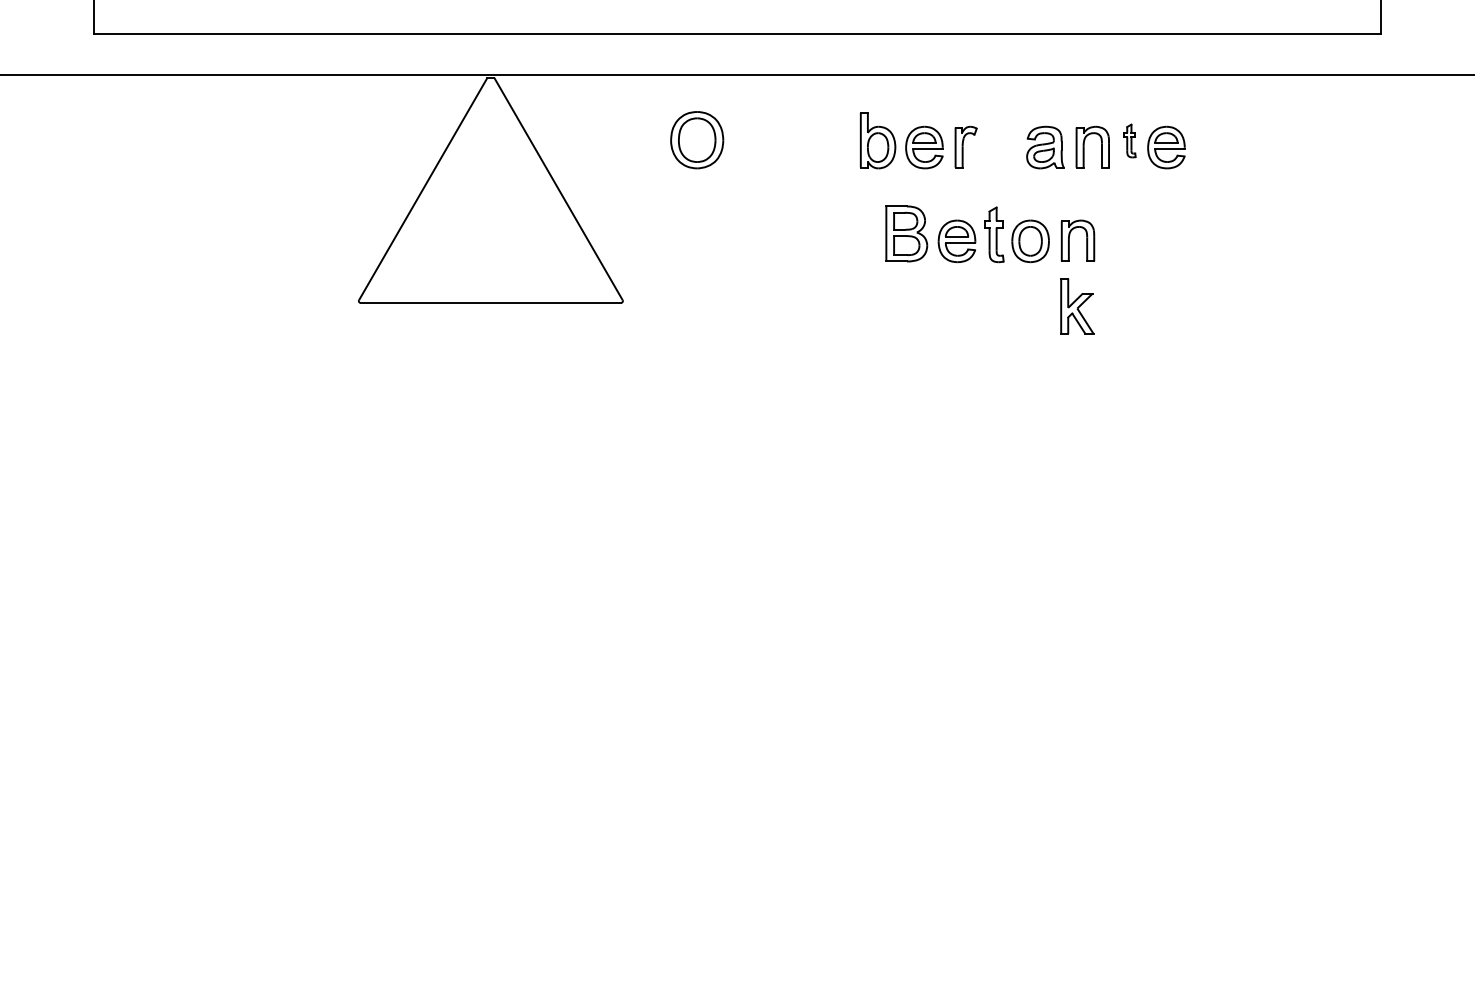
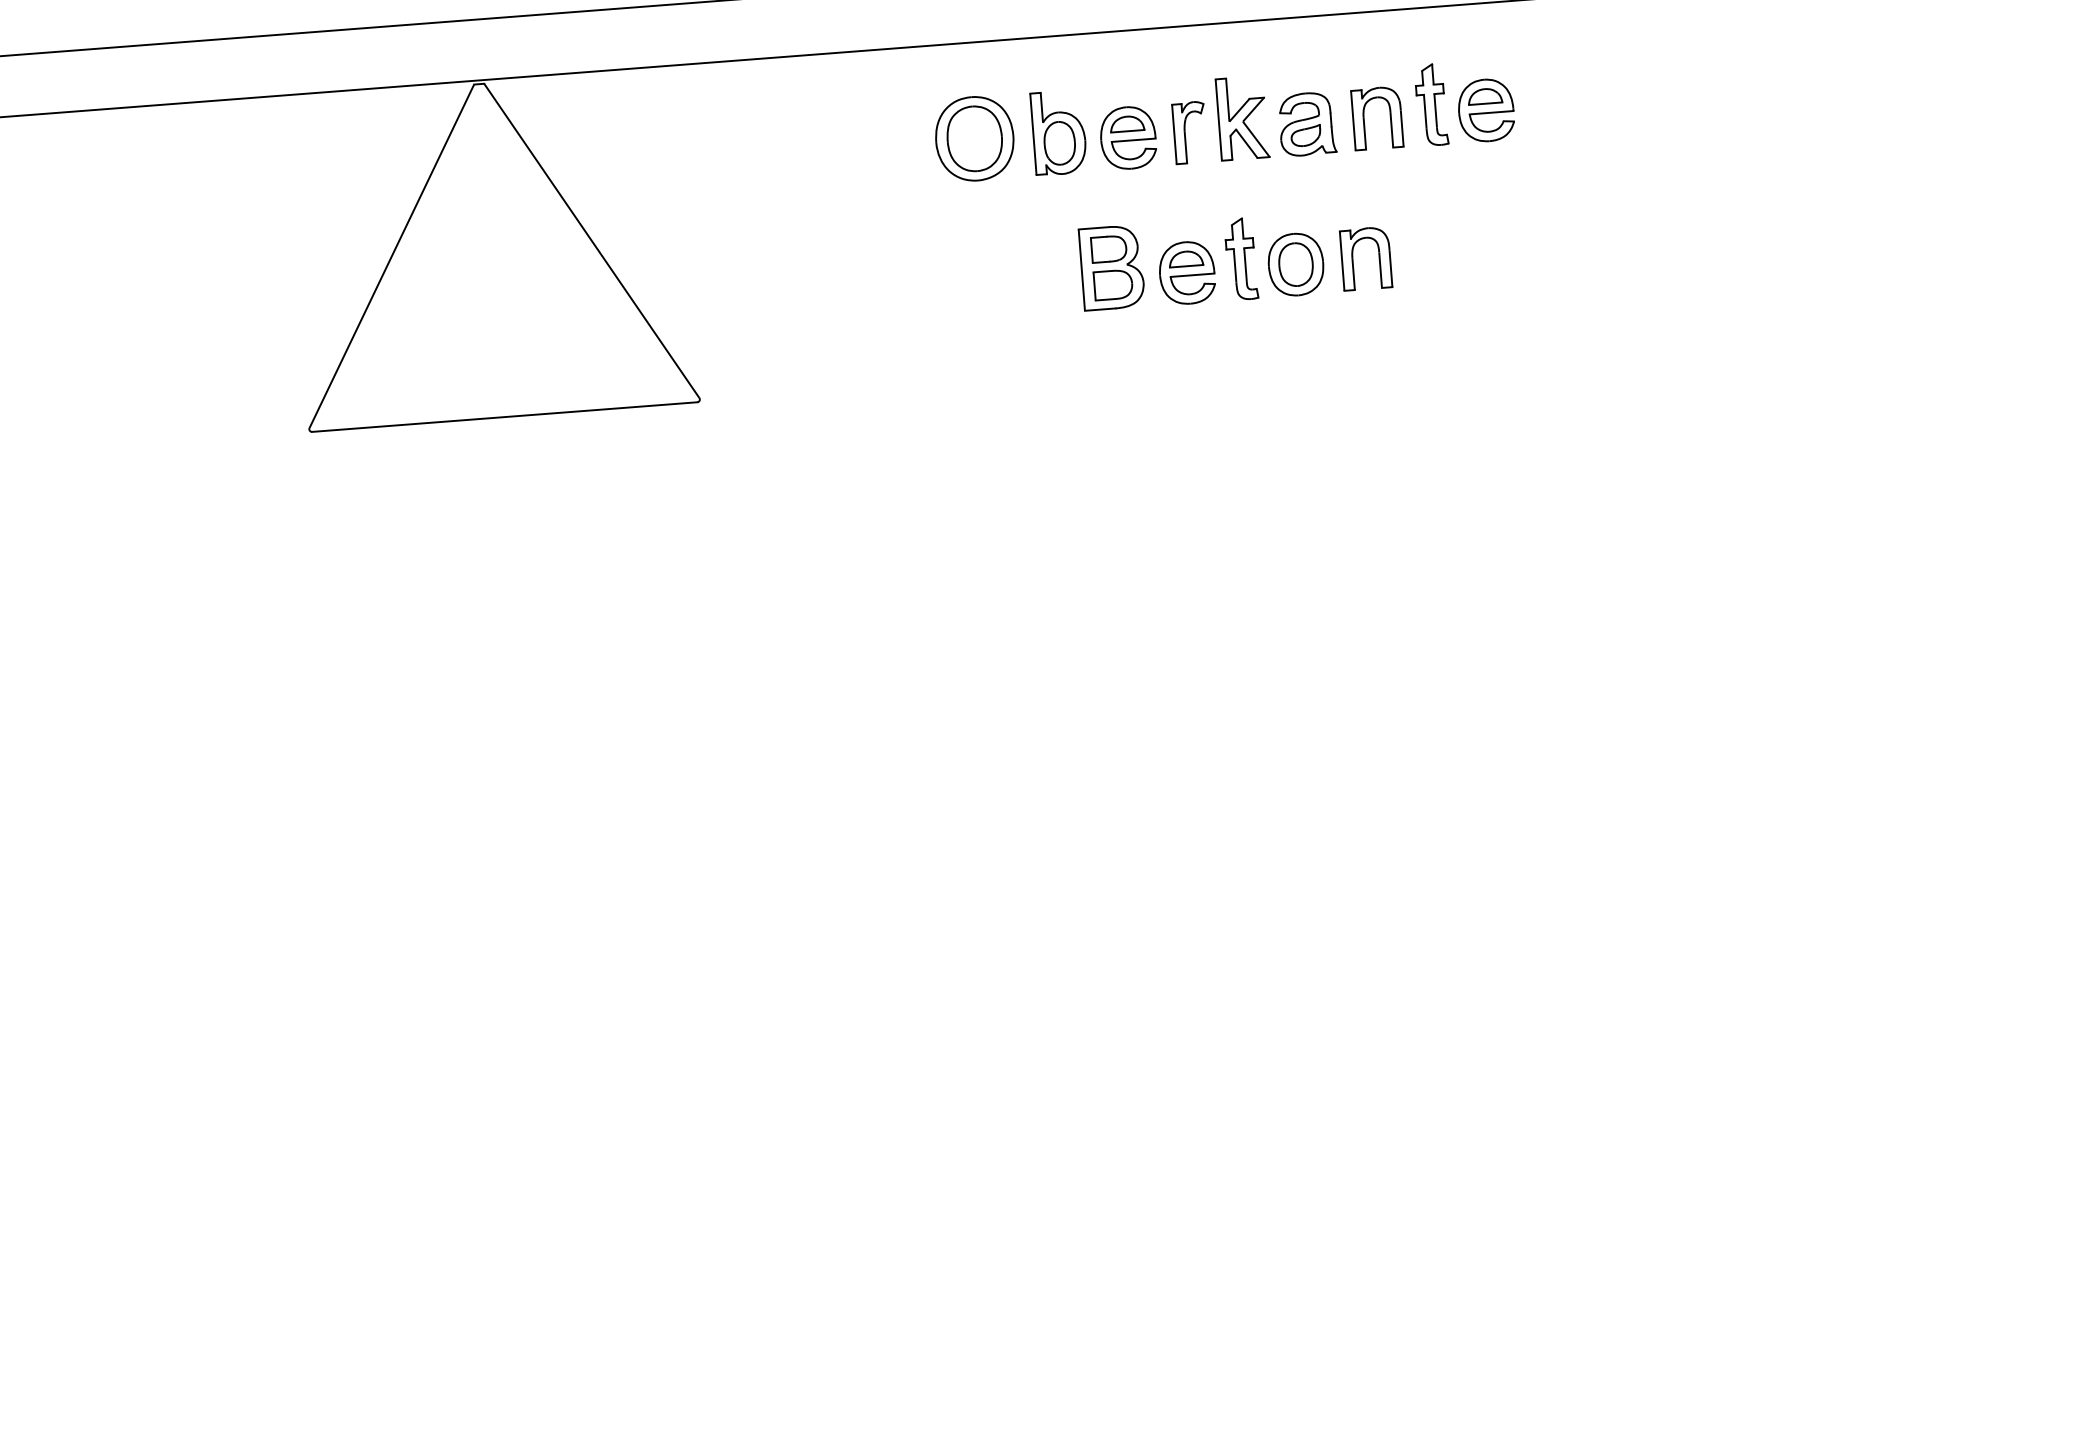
part: (697, 140) -> (975, 139), moved
part: (1129, 140) -> (1430, 104), size x1.67
part: (1077, 306) -> (1242, 118), moved

